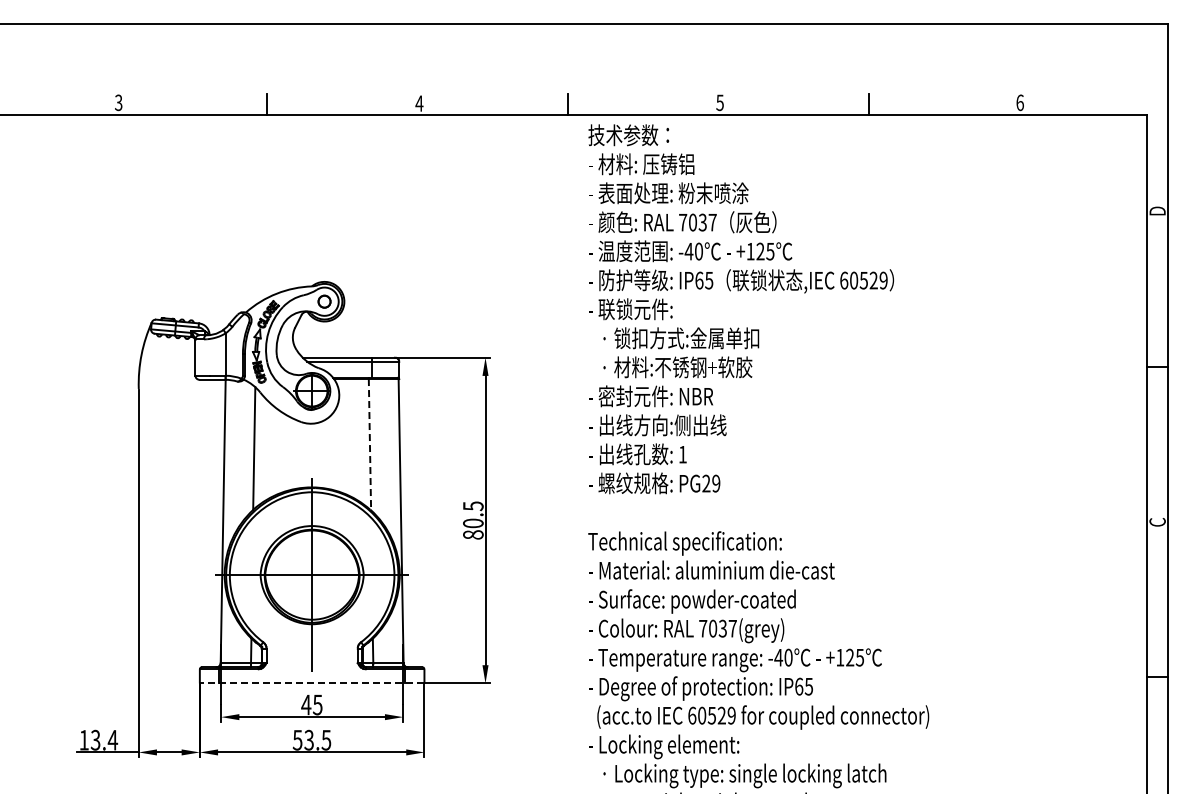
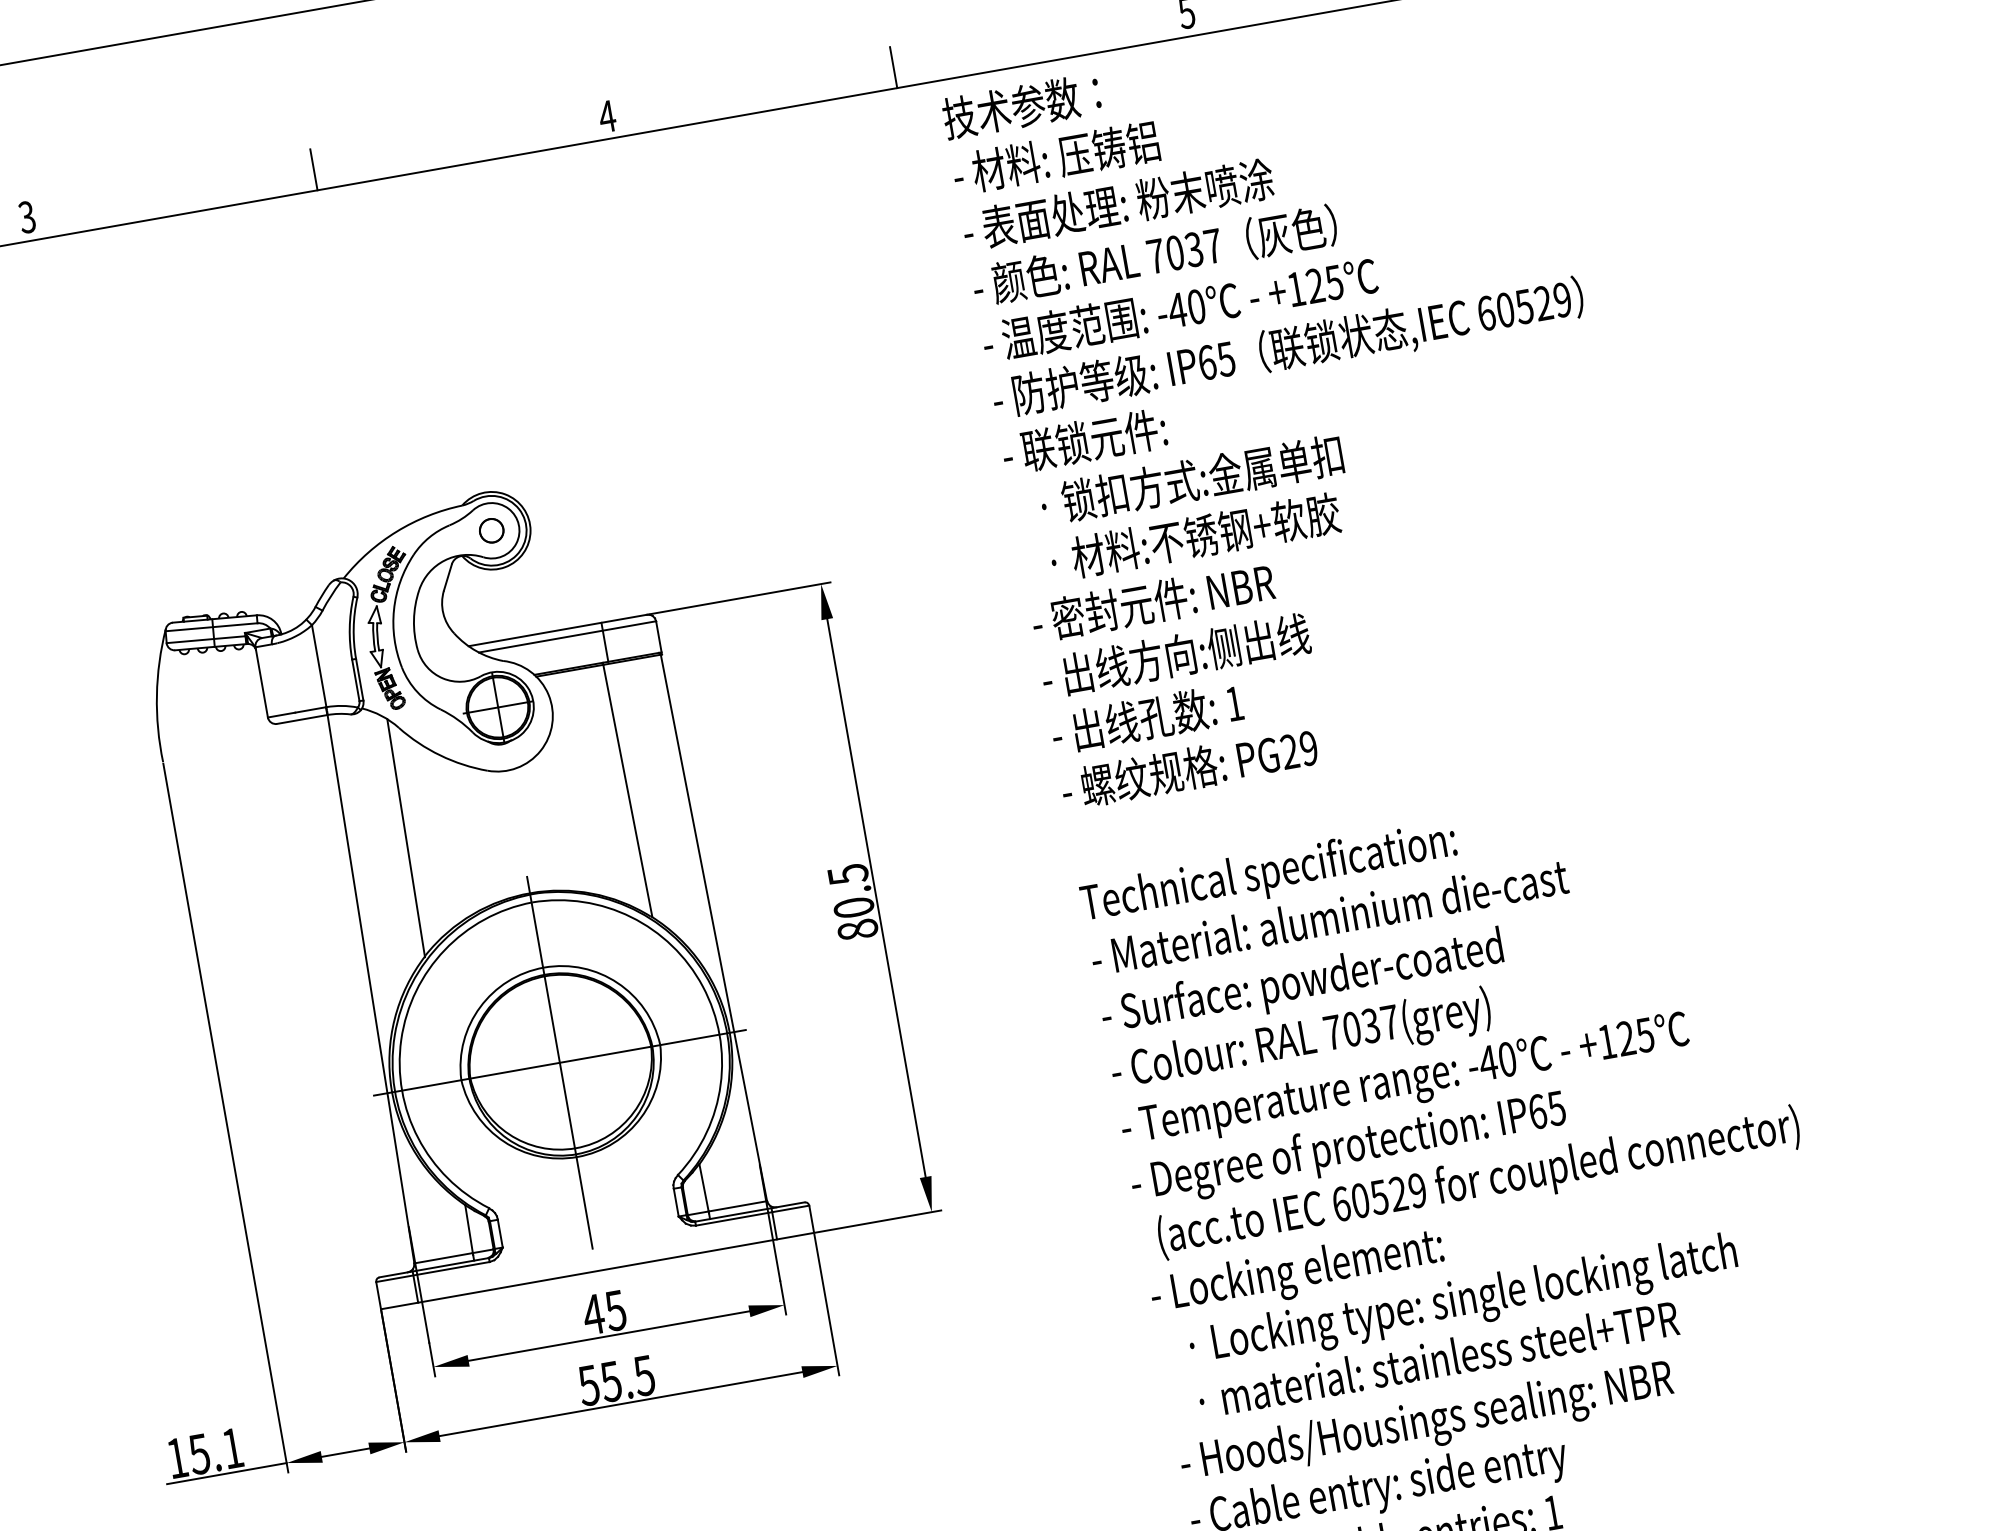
line: (369, 444) -> (626, 790), dashed -> solid
line: (311, 683) -> (596, 1271), dashed -> solid
text: (104, 739) -> (216, 1449), 13.4 -> 15.1
text: (308, 739) -> (609, 1380), 53.5 -> 55.5

